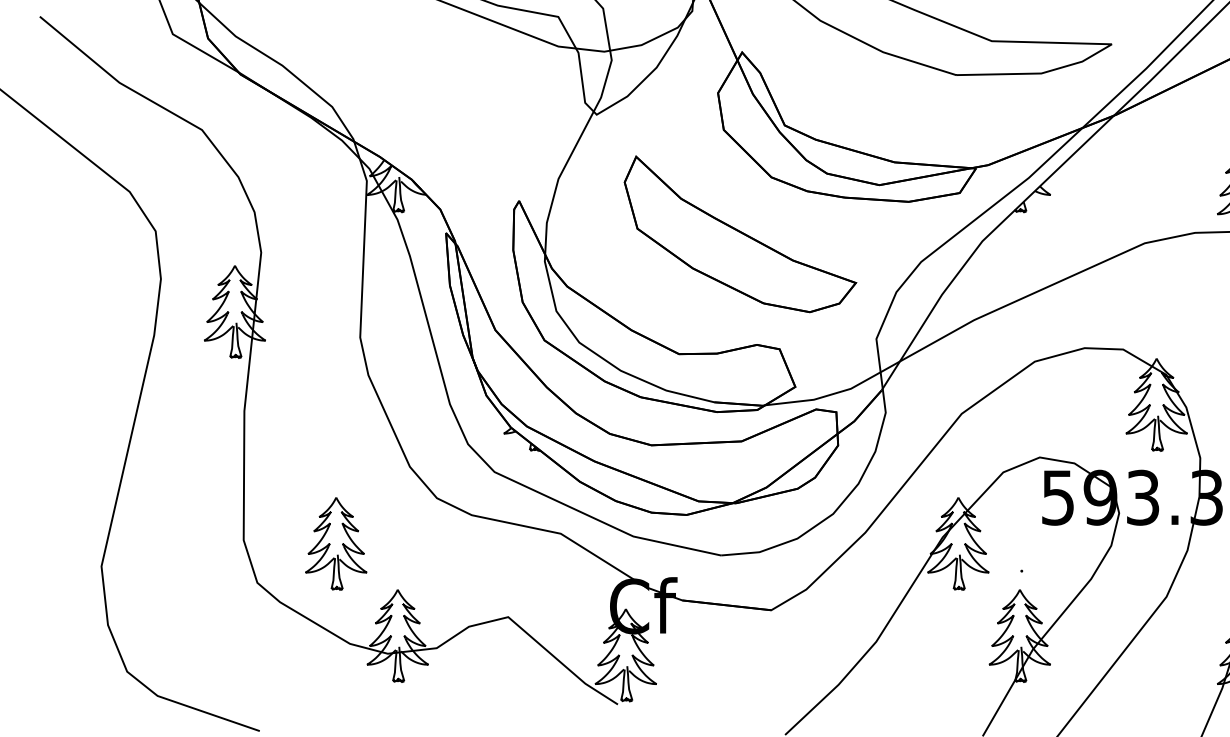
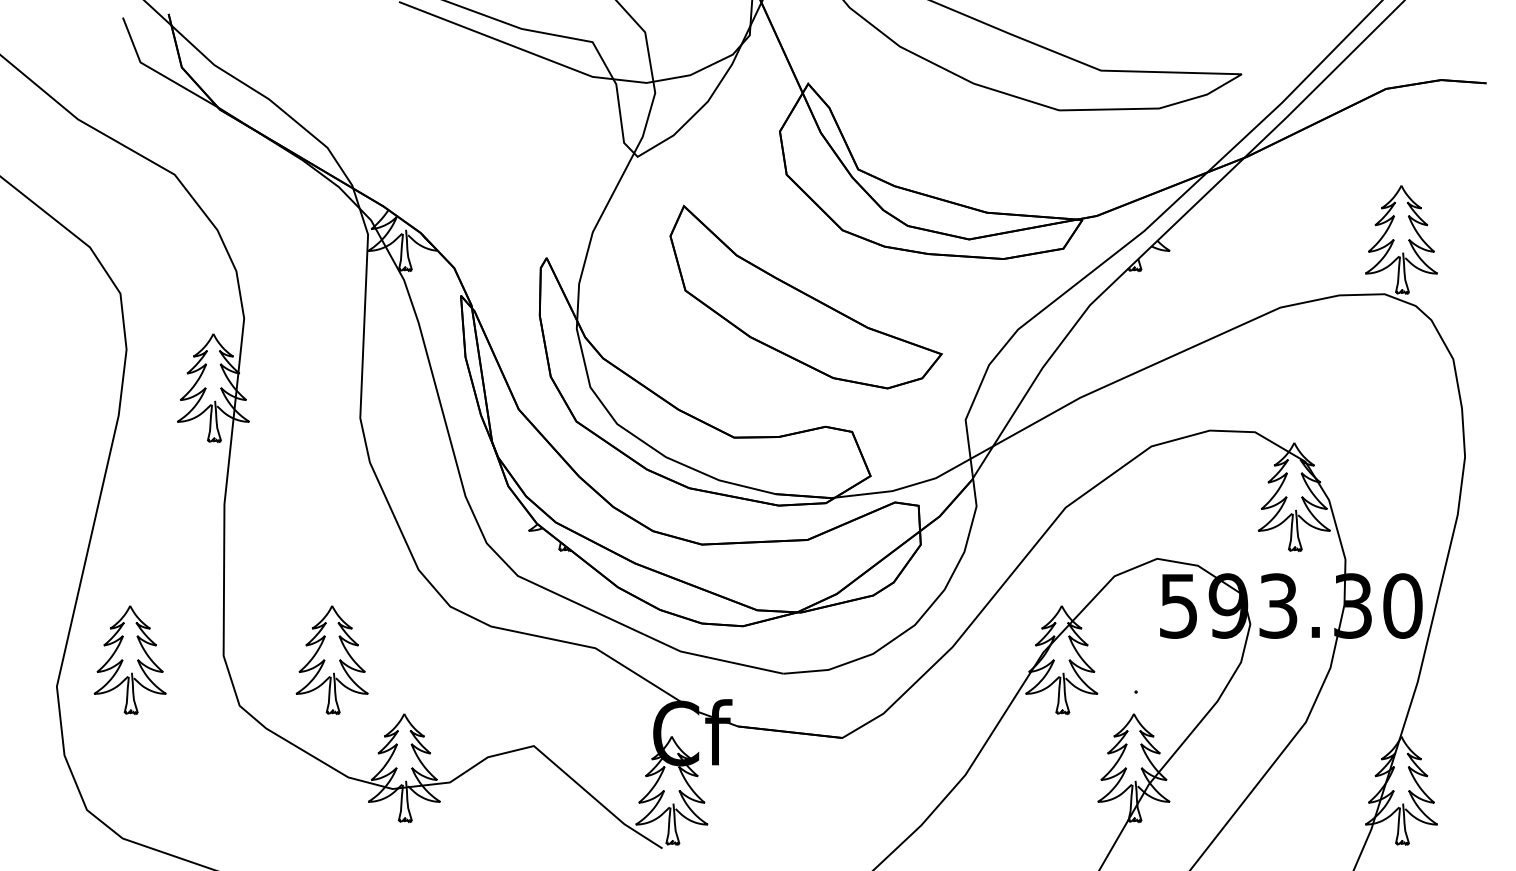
part: (163, 543) -> (129, 659), added

